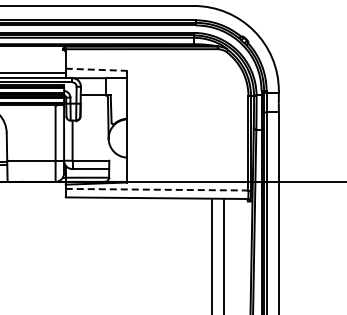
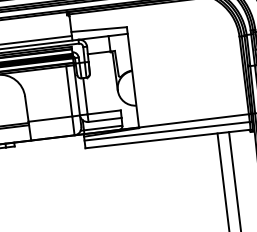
line: (96, 69) -> (99, 29), dashed -> solid
line: (157, 189) -> (167, 131), dashed -> solid

